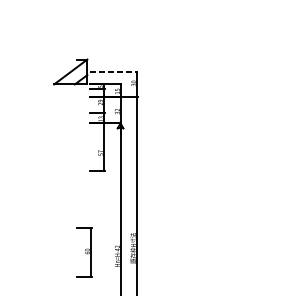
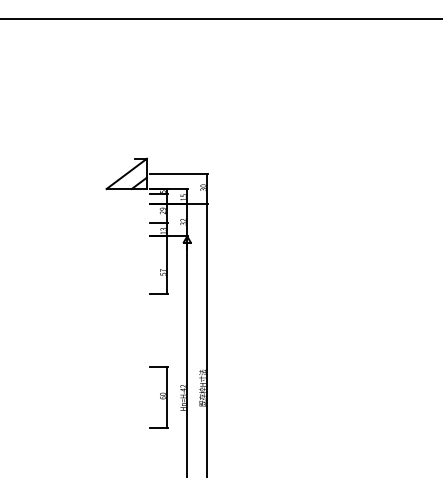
line: (114, 71) -> (179, 173), dashed -> solid
part: (83, 252) -> (158, 397), moved

